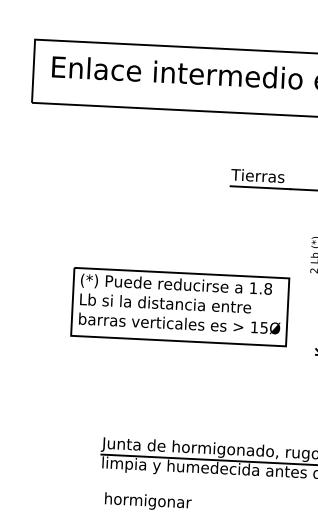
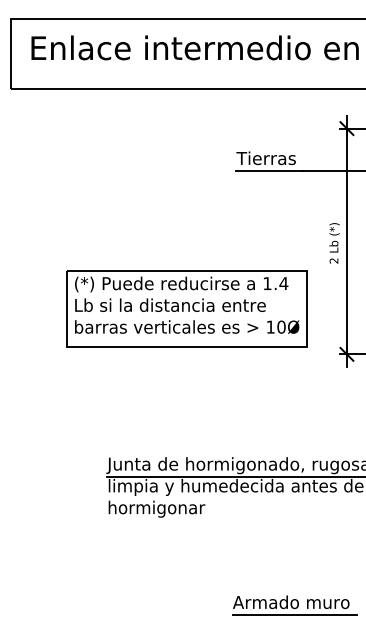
text: (267, 288) -> (283, 283), 1.8 -> 1.4
text: (264, 327) -> (281, 326), 15Ø -> 10Ø
text: (147, 501) -> (156, 508), moved

